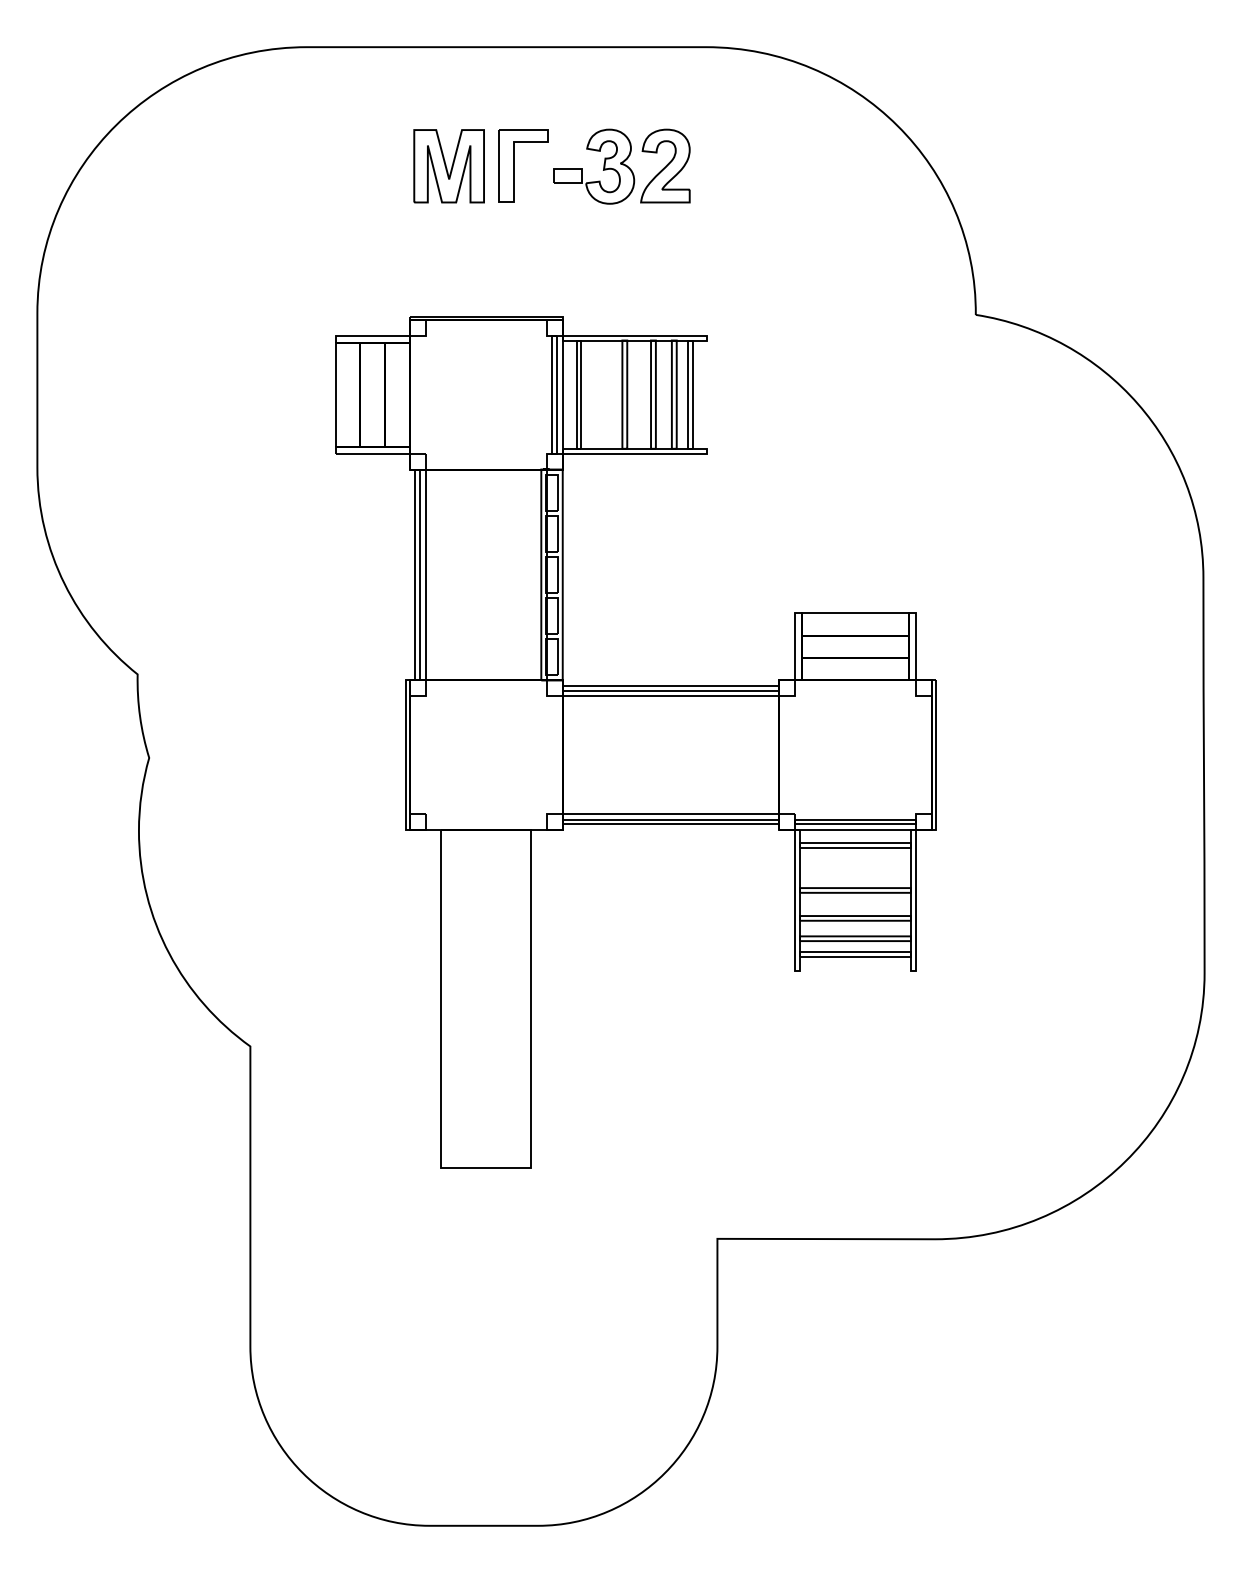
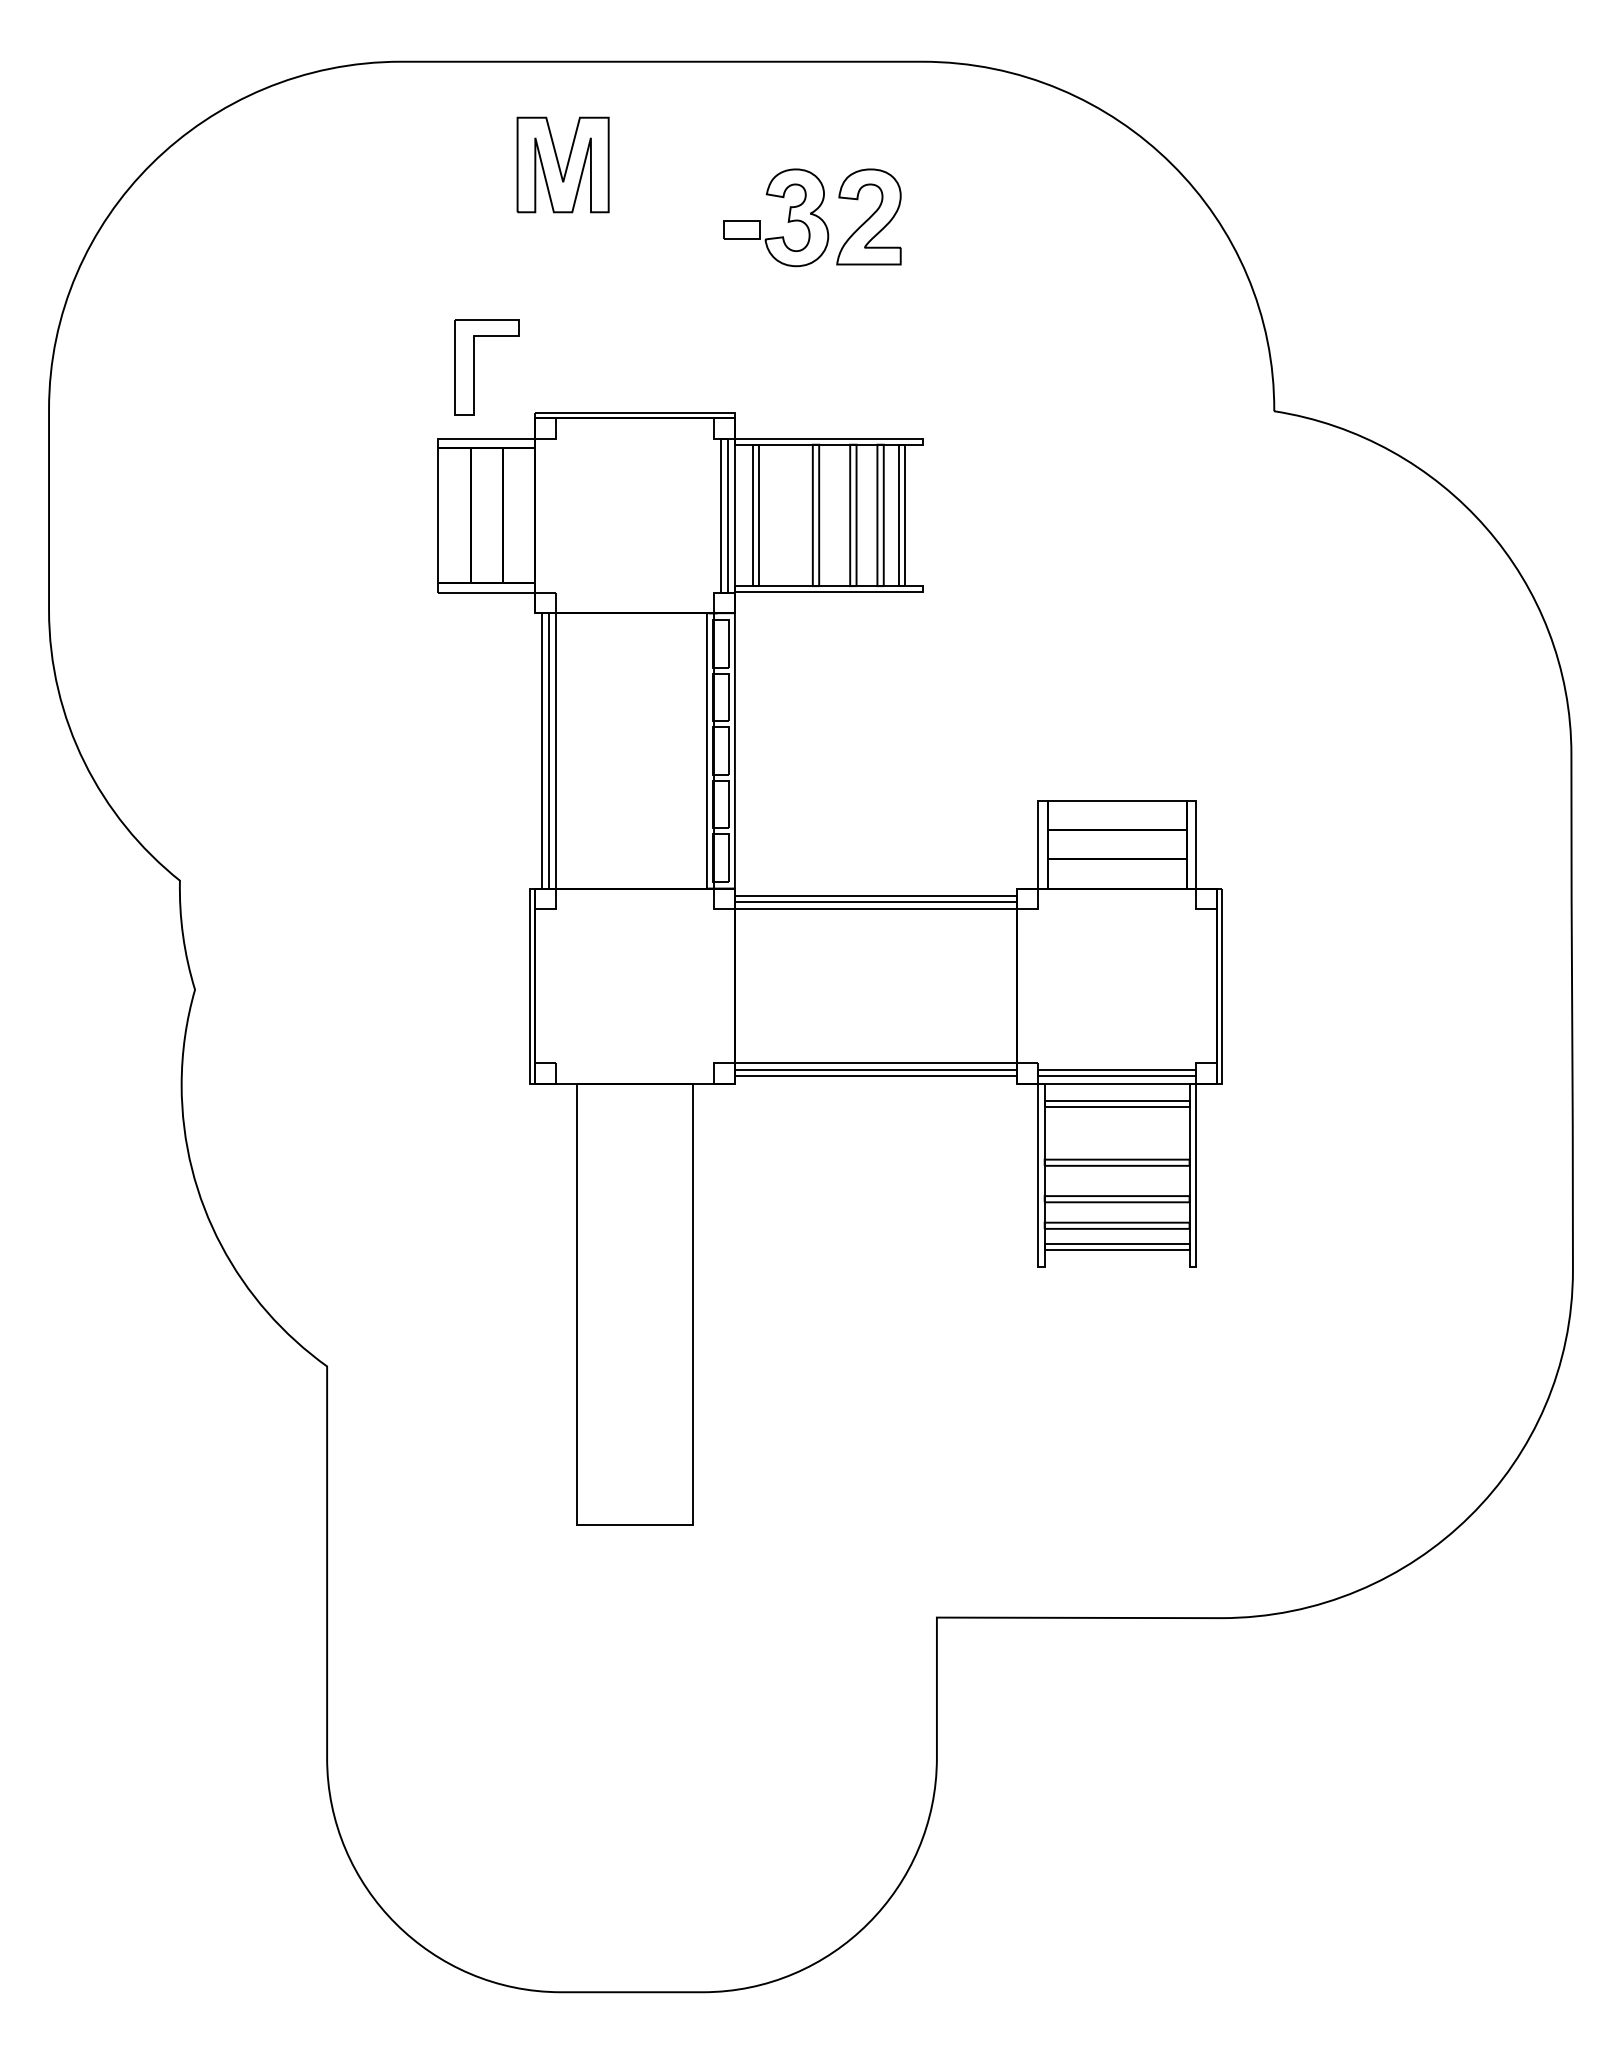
part: (514, 165) -> (474, 366), moved
part: (448, 166) -> (562, 165), moved

